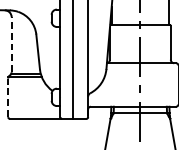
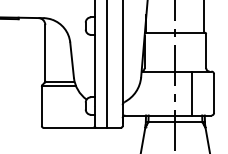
line: (11, 44) -> (45, 52), dashed -> solid
line: (157, 84) -> (192, 93), added
line: (7, 97) -> (41, 106), dashed -> solid

